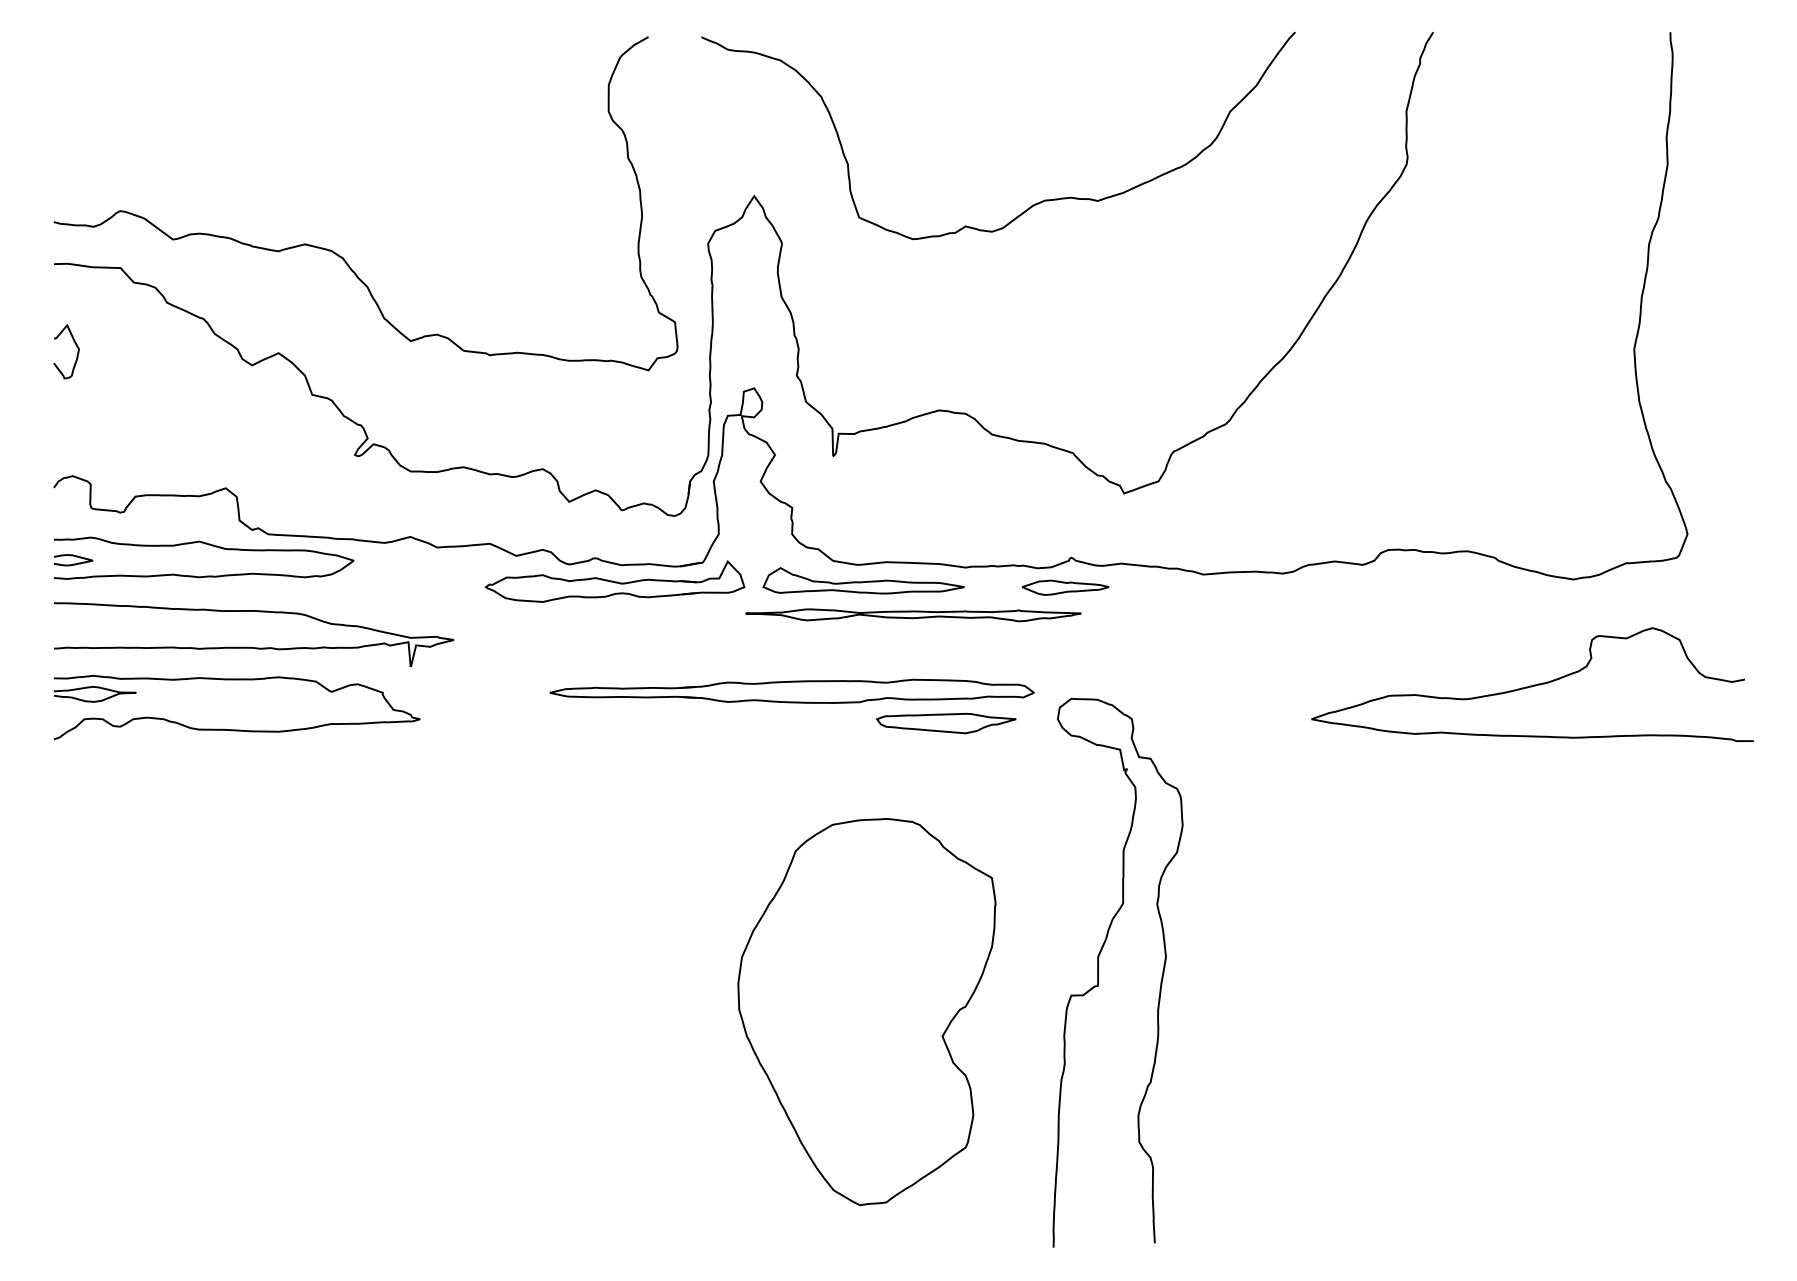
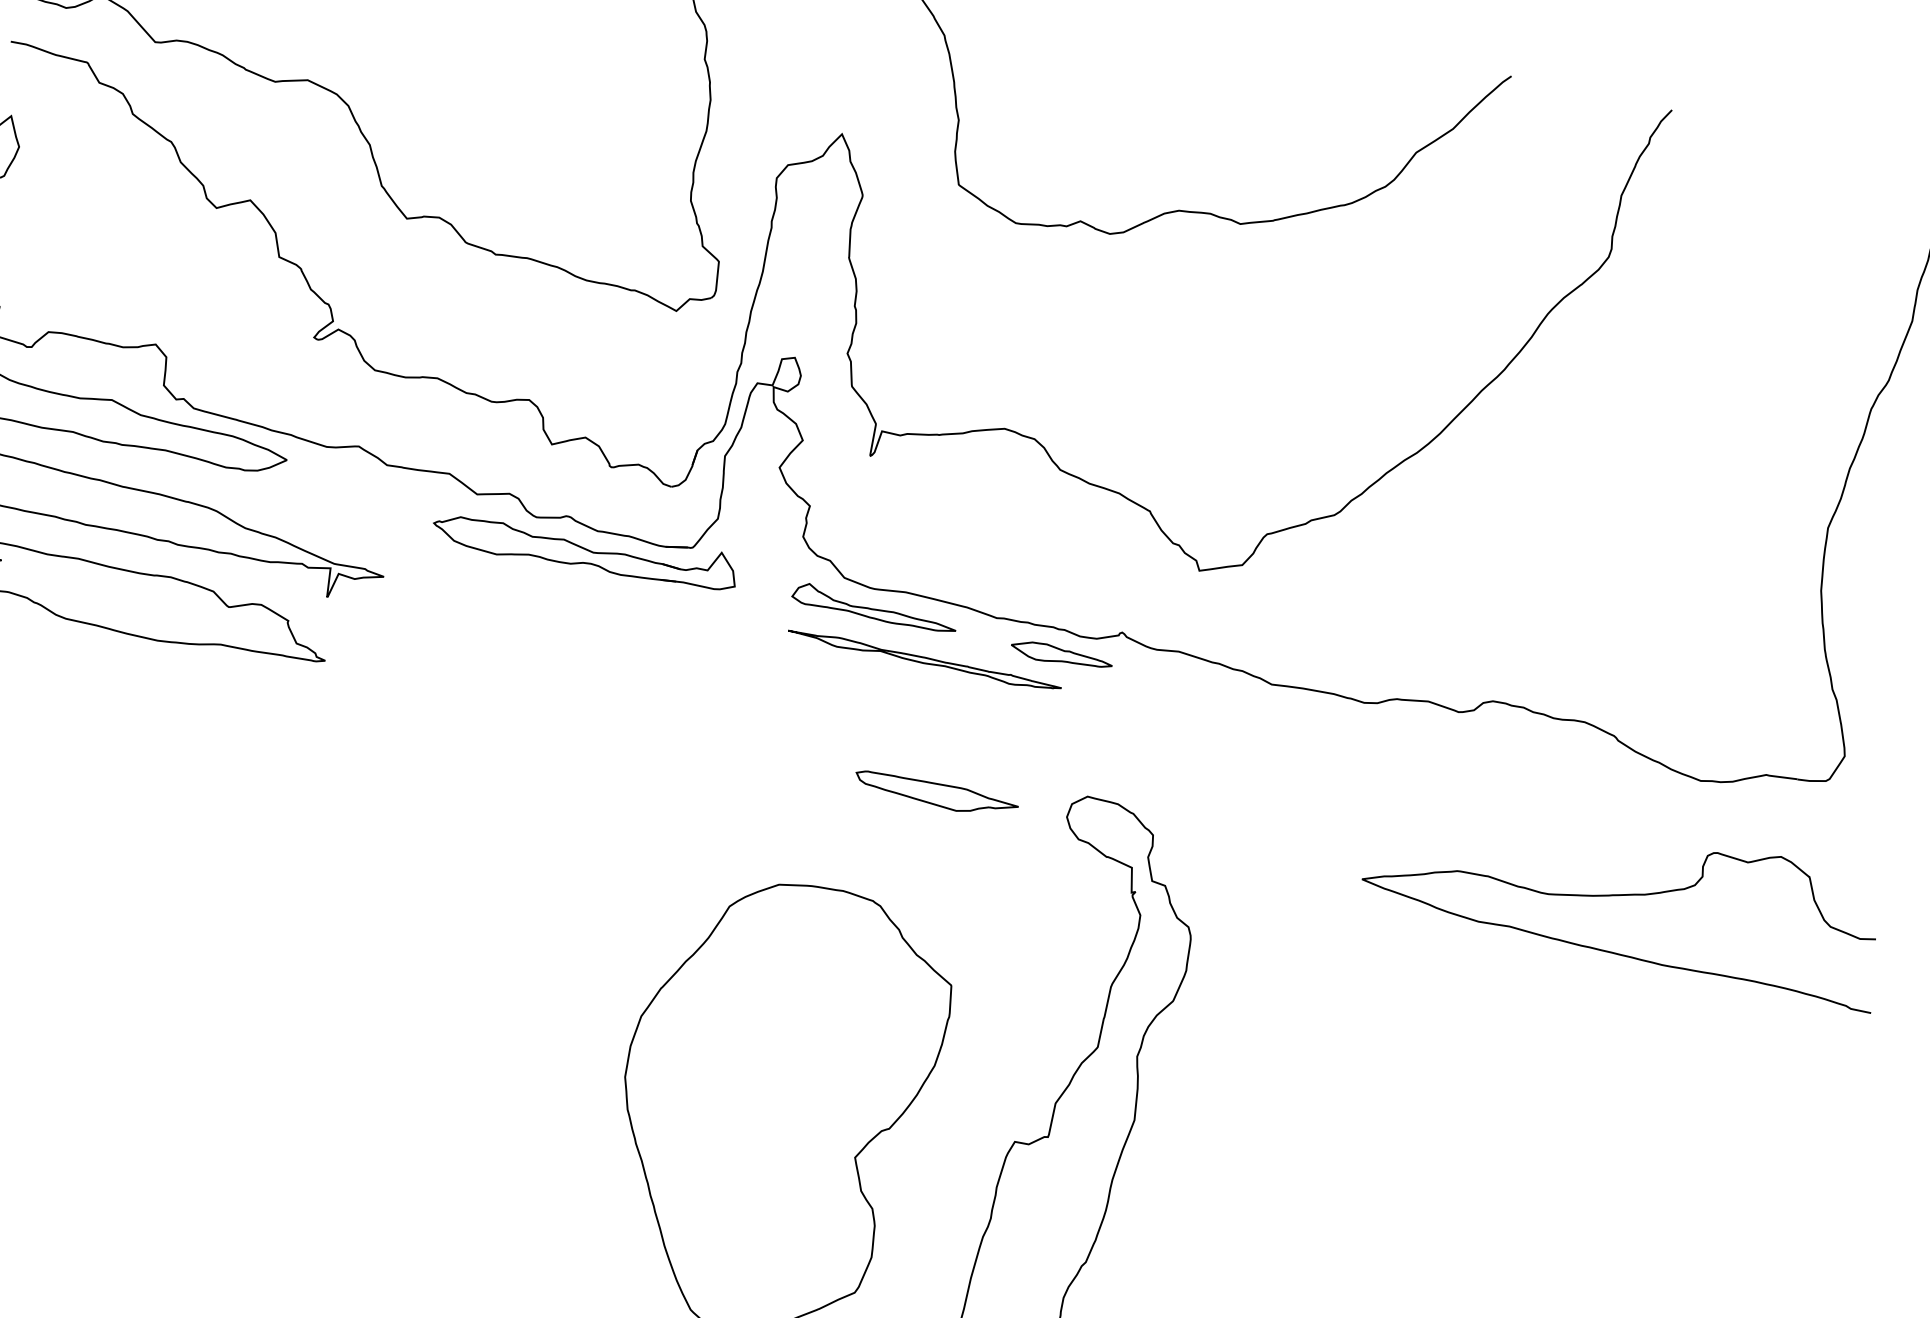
part: (863, 580) -> (874, 608), size x0.7
part: (1065, 587) -> (1061, 655), moved
part: (913, 615) -> (924, 661), size x0.7
part: (791, 690) -> (764, 718), removed

